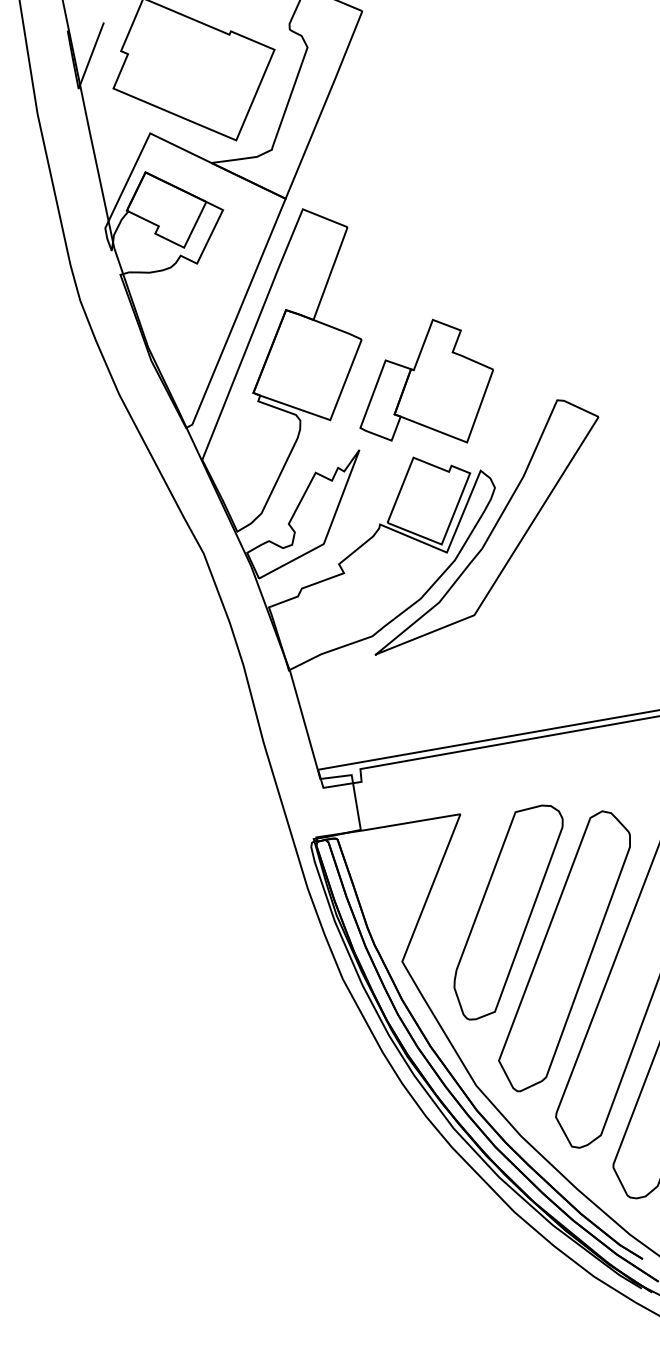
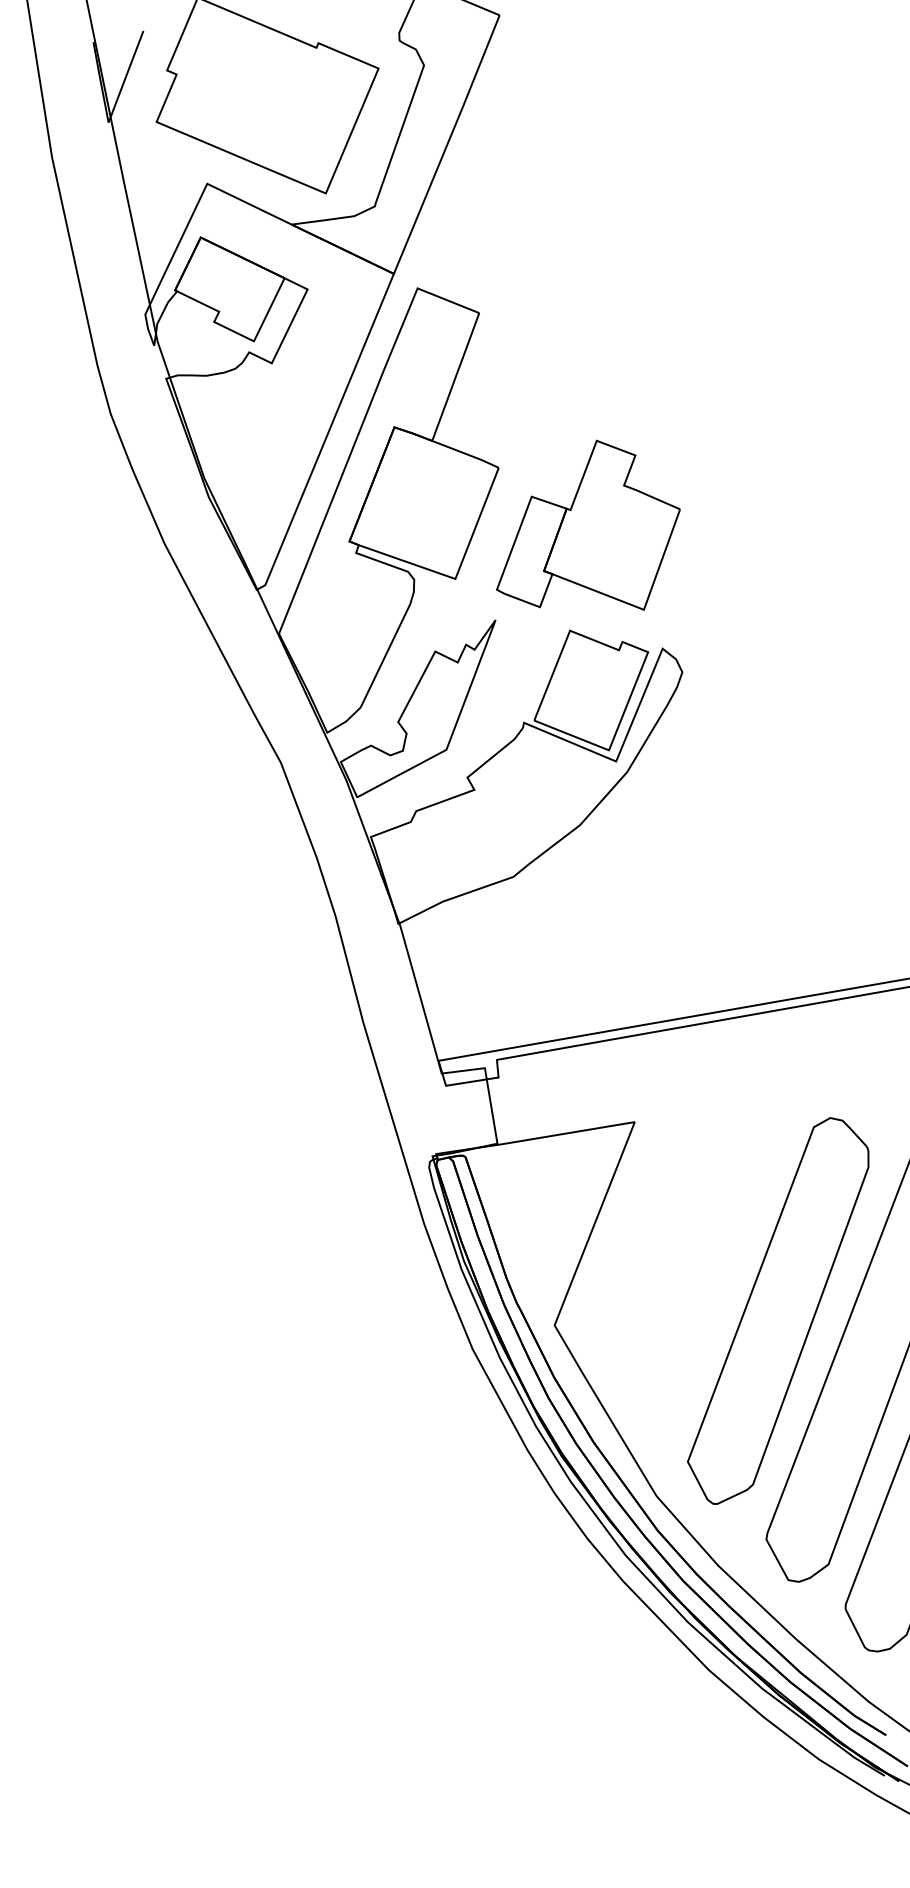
part: (491, 530) -> (677, 731), removed
part: (508, 912) -> (700, 1257), removed

